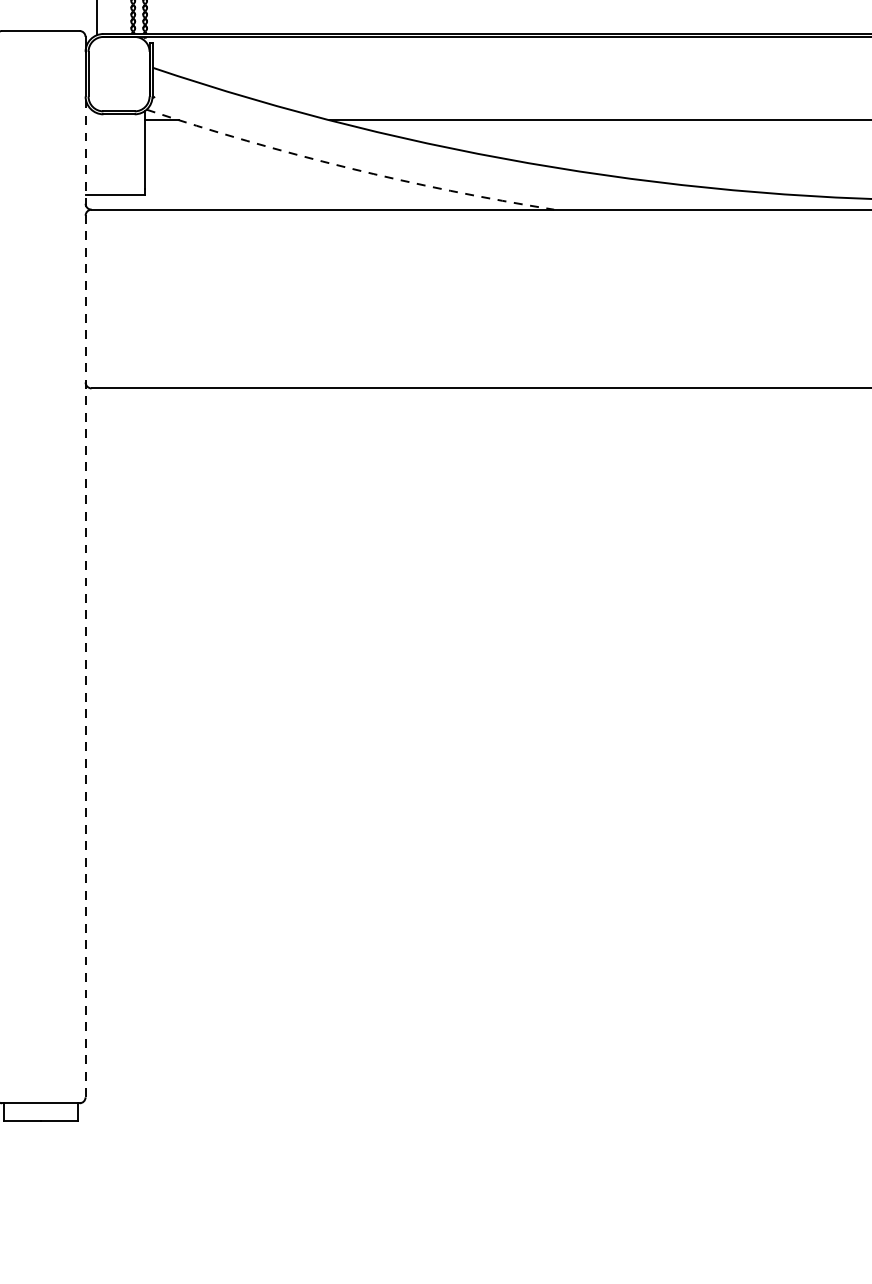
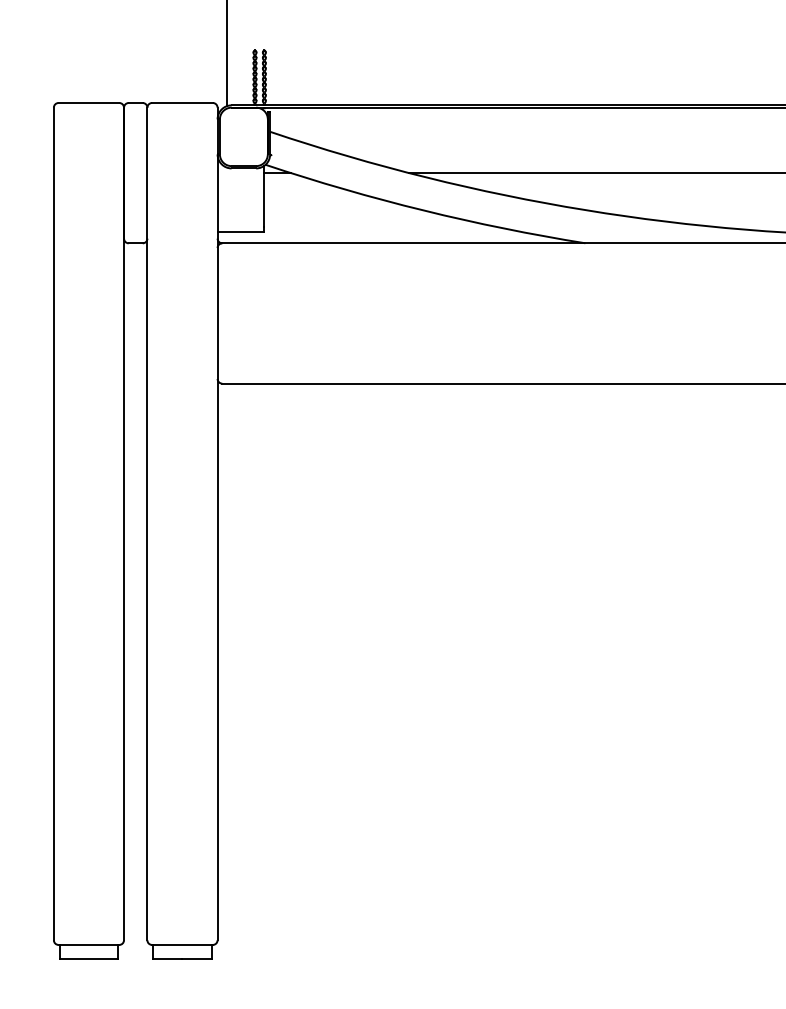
arc: (347, 167) -> (423, 210), dashed -> solid
line: (85, 597) -> (217, 547), dashed -> solid

